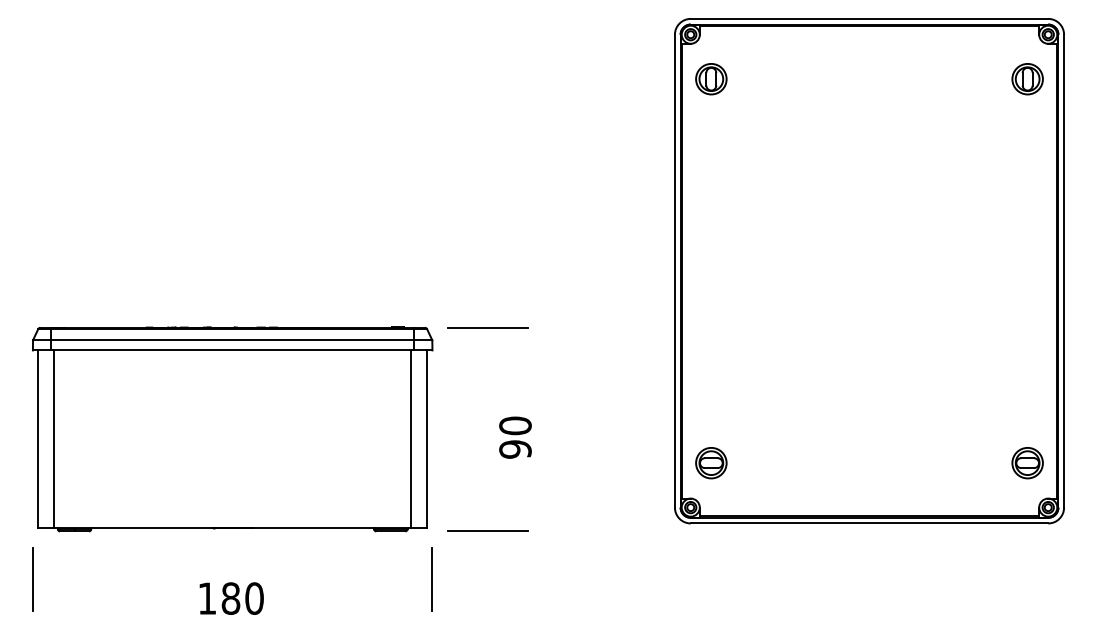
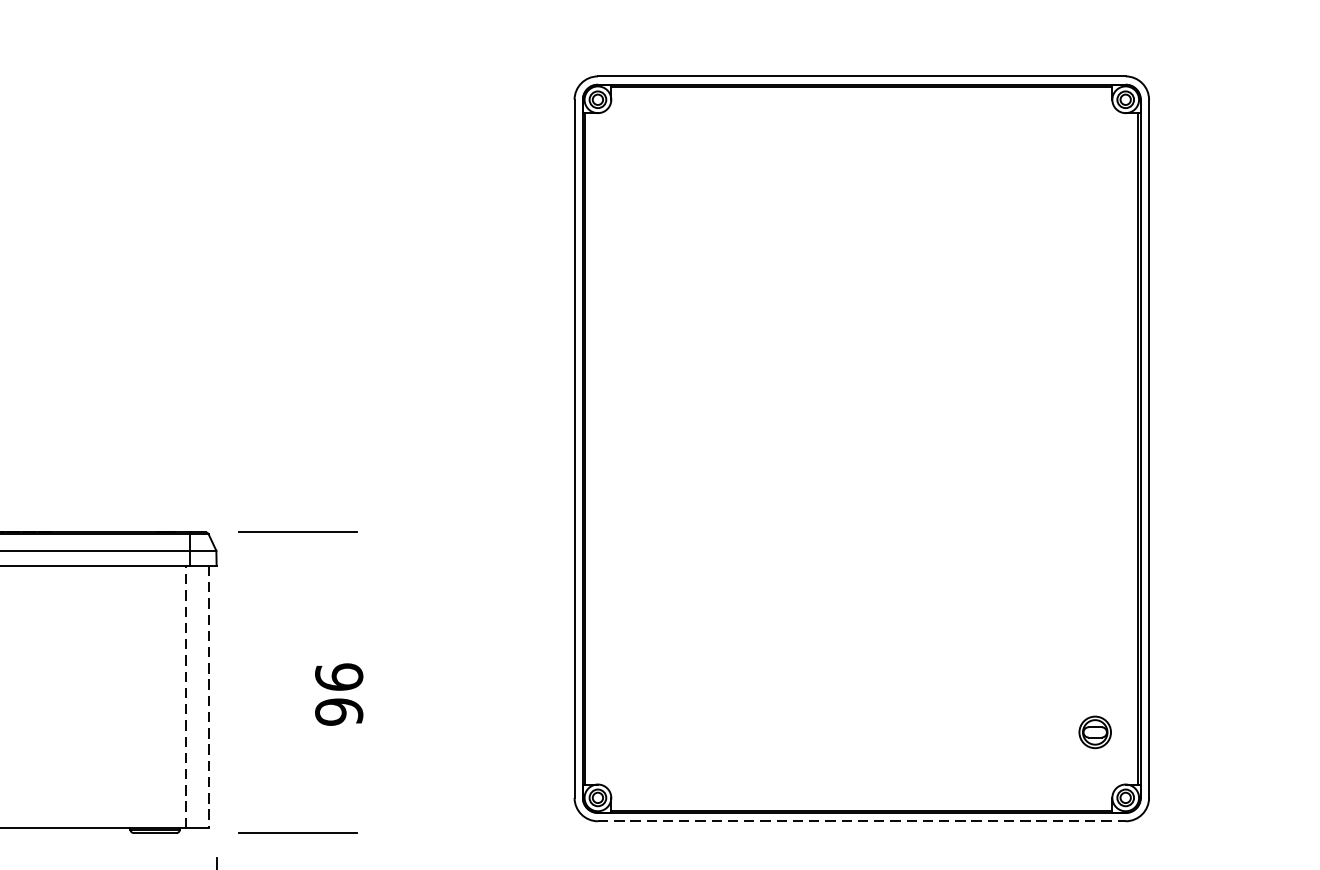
part: (711, 79) -> (628, 165), removed
part: (1027, 79) -> (1095, 165), removed
text: (515, 425) -> (339, 676), 90 -> 96
line: (411, 439) -> (185, 697), solid -> dashed
line: (427, 439) -> (209, 697), solid -> dashed
part: (711, 463) -> (628, 732), removed
part: (1027, 463) -> (1095, 732), size x0.7
line: (869, 523) -> (861, 821), solid -> dashed

